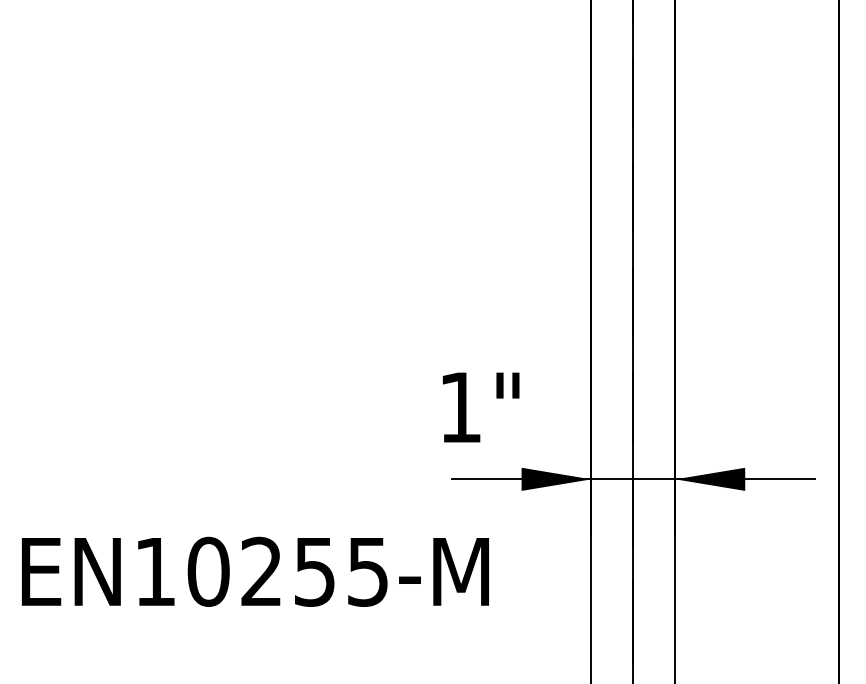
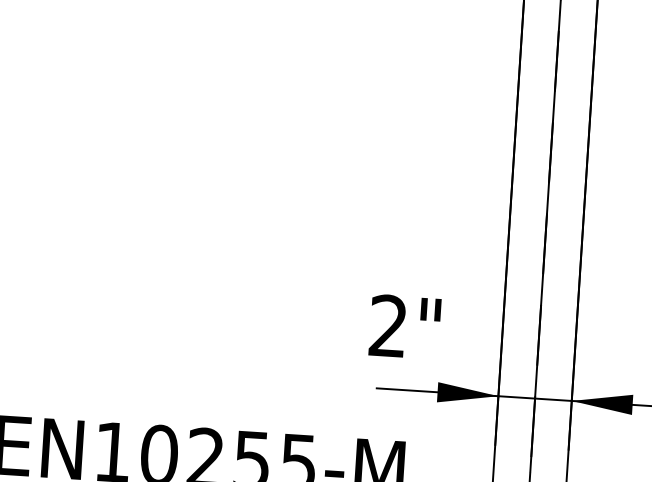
text: (459, 406) -> (387, 325), 1" -> 2"

